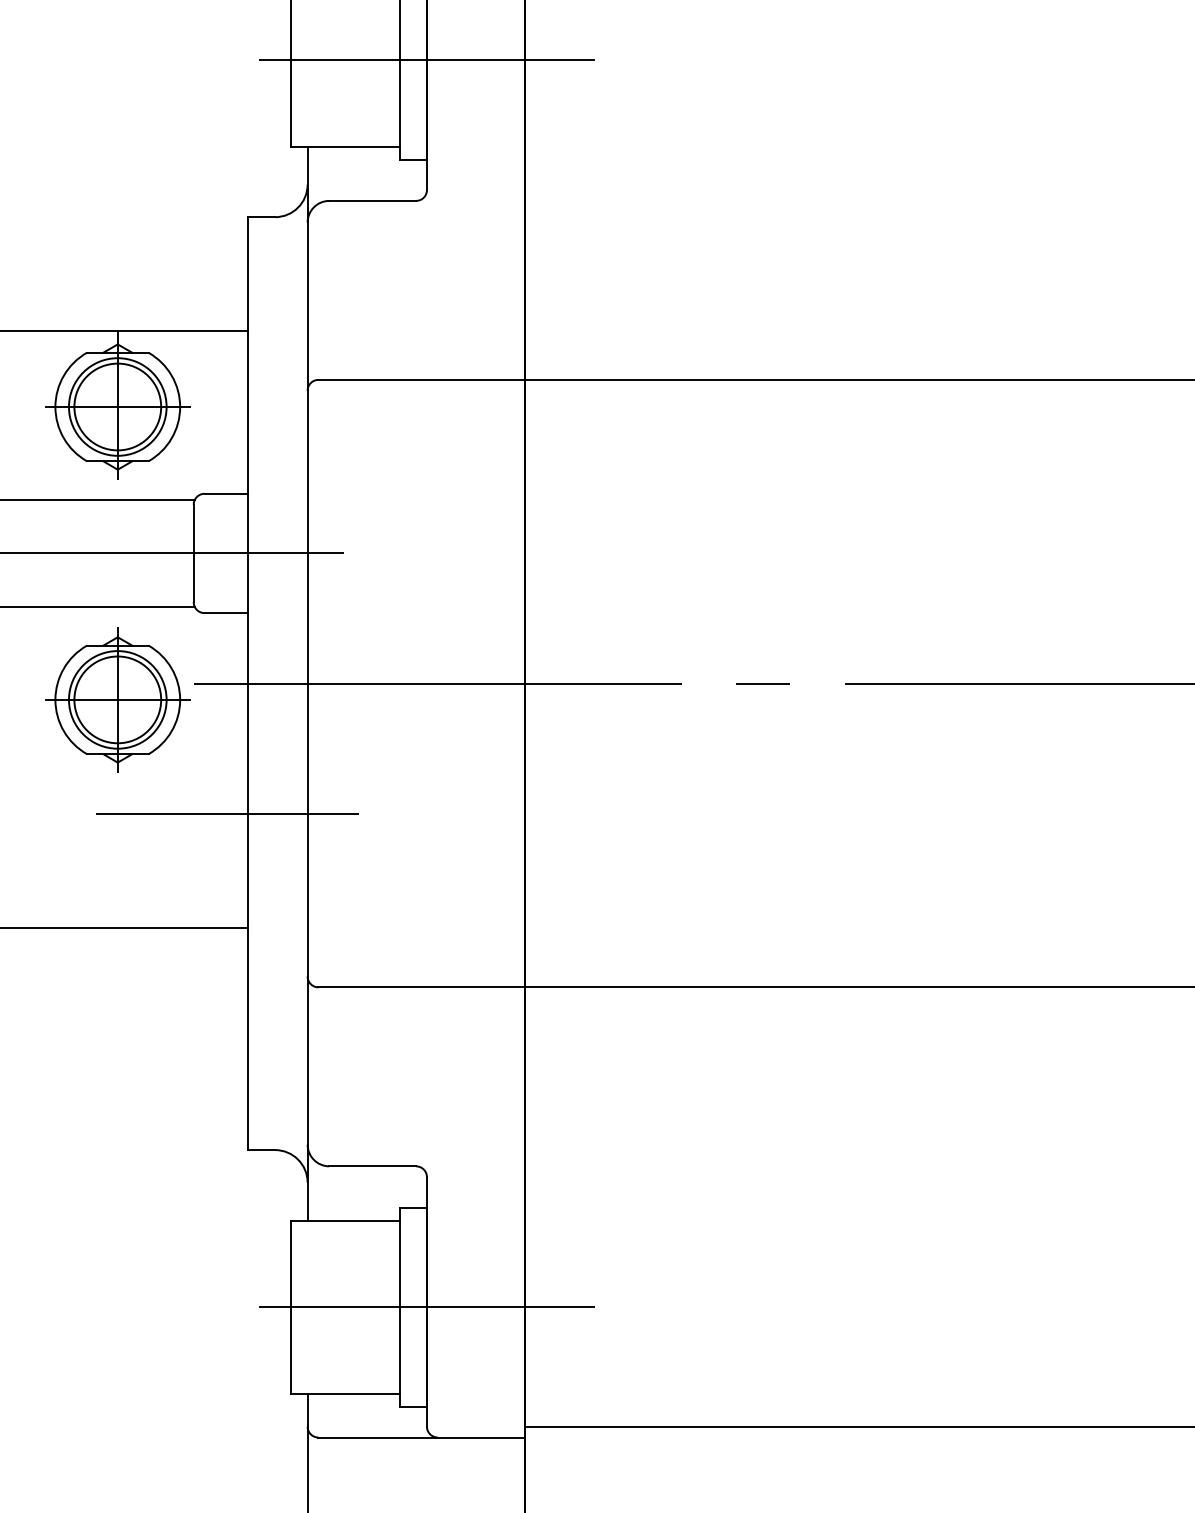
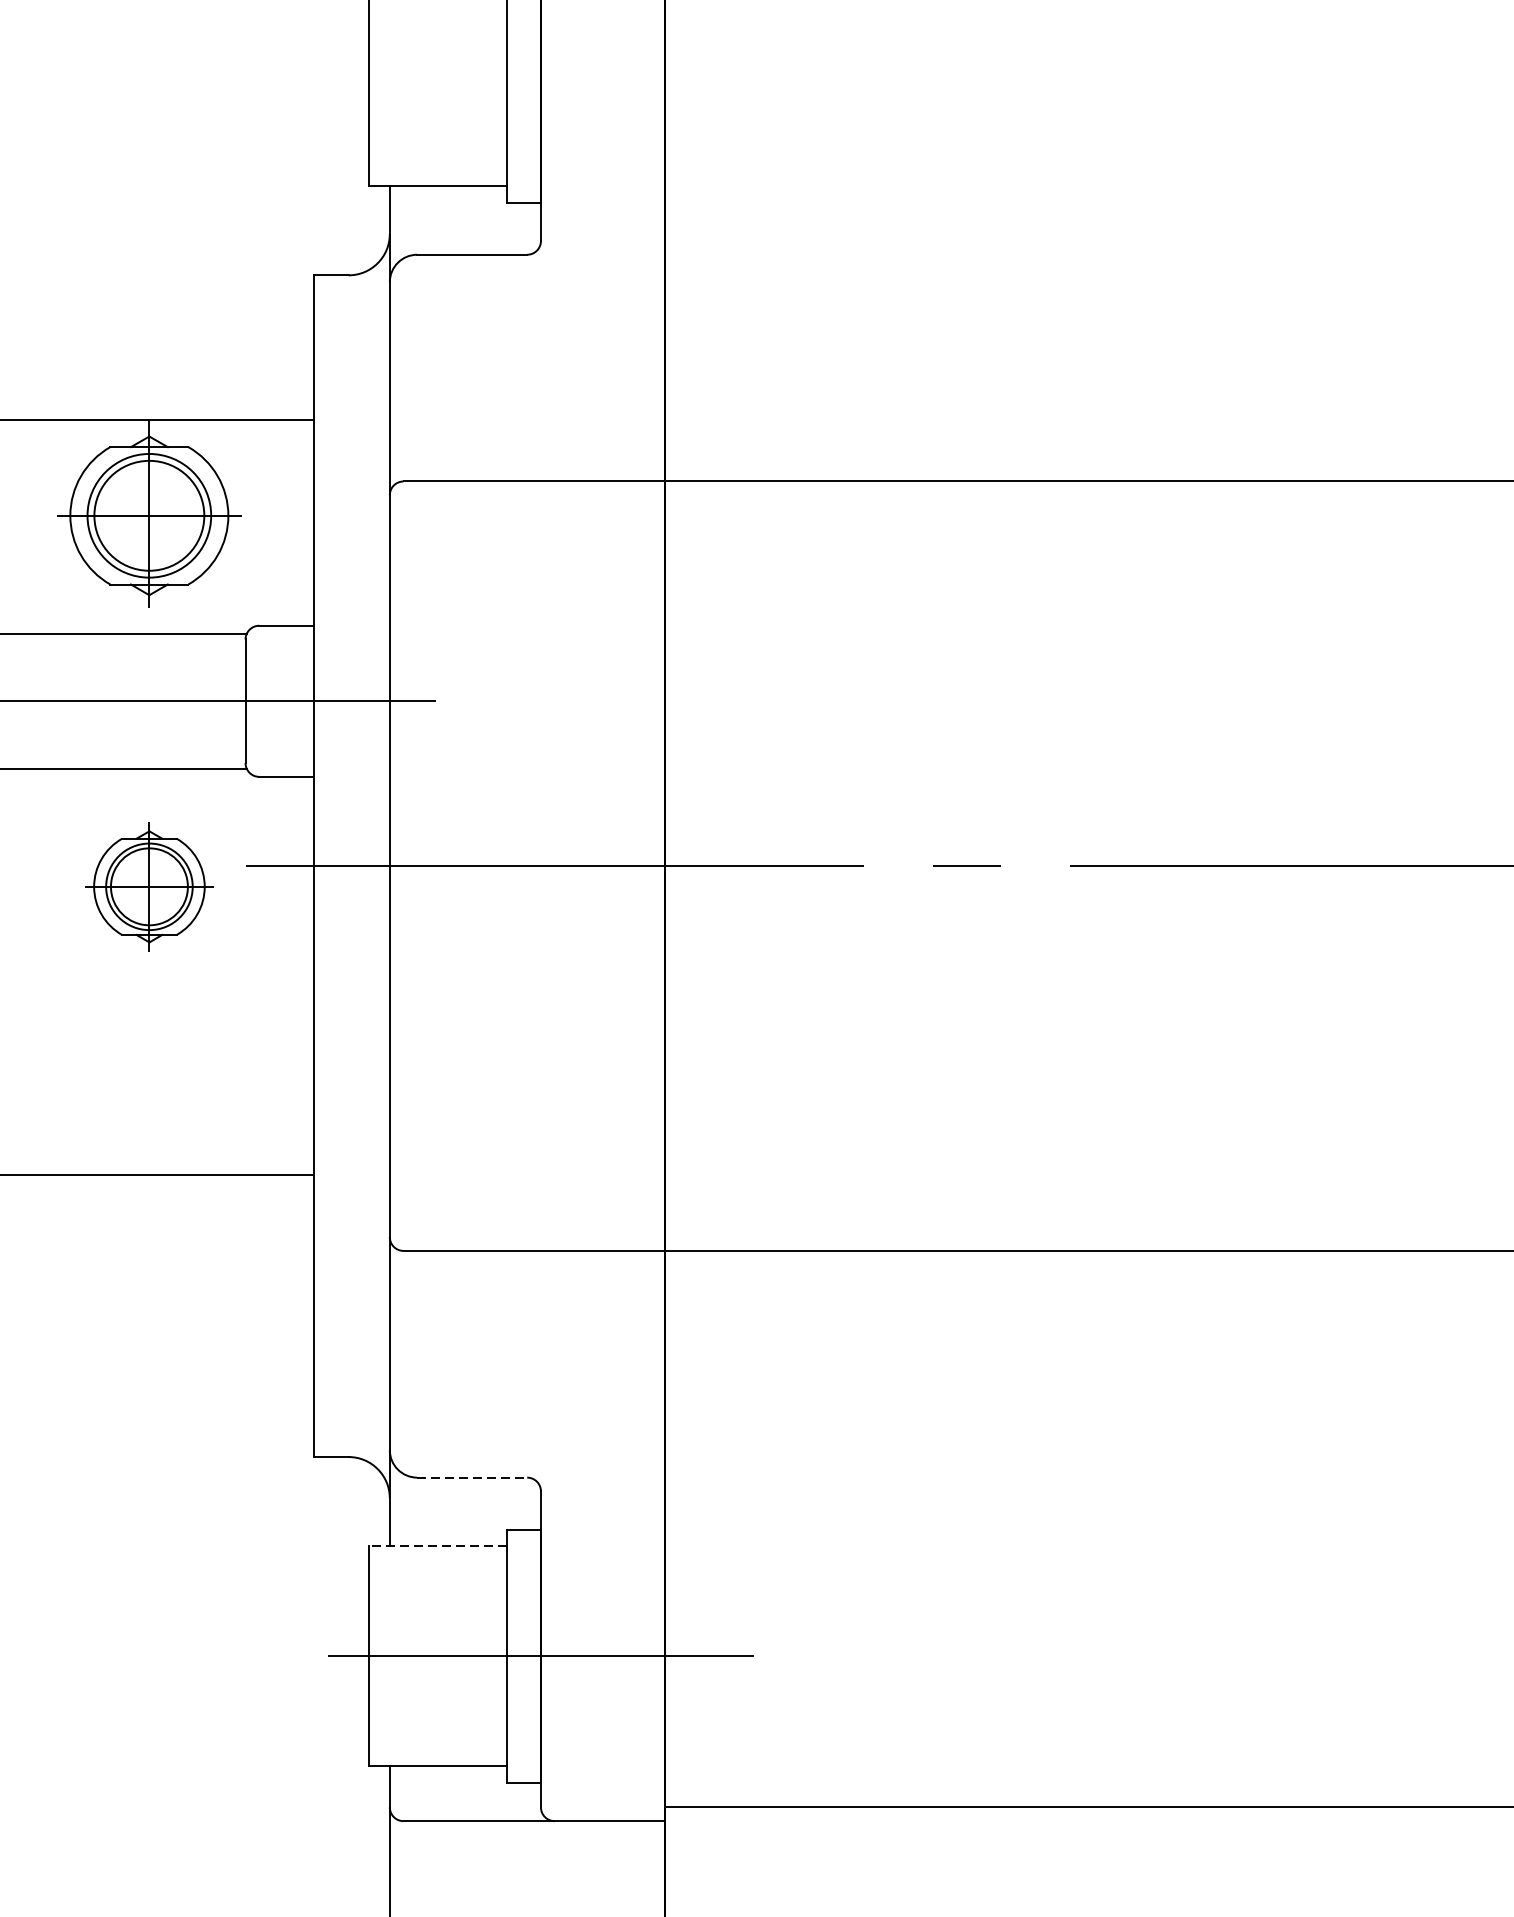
line: (426, 59) -> (540, 75), removed
part: (117, 699) -> (148, 886), size x0.7
line: (227, 813) -> (288, 1030), removed
line: (373, 1166) -> (473, 1477), solid -> dashed
line: (345, 1220) -> (437, 1546), solid -> dashed

